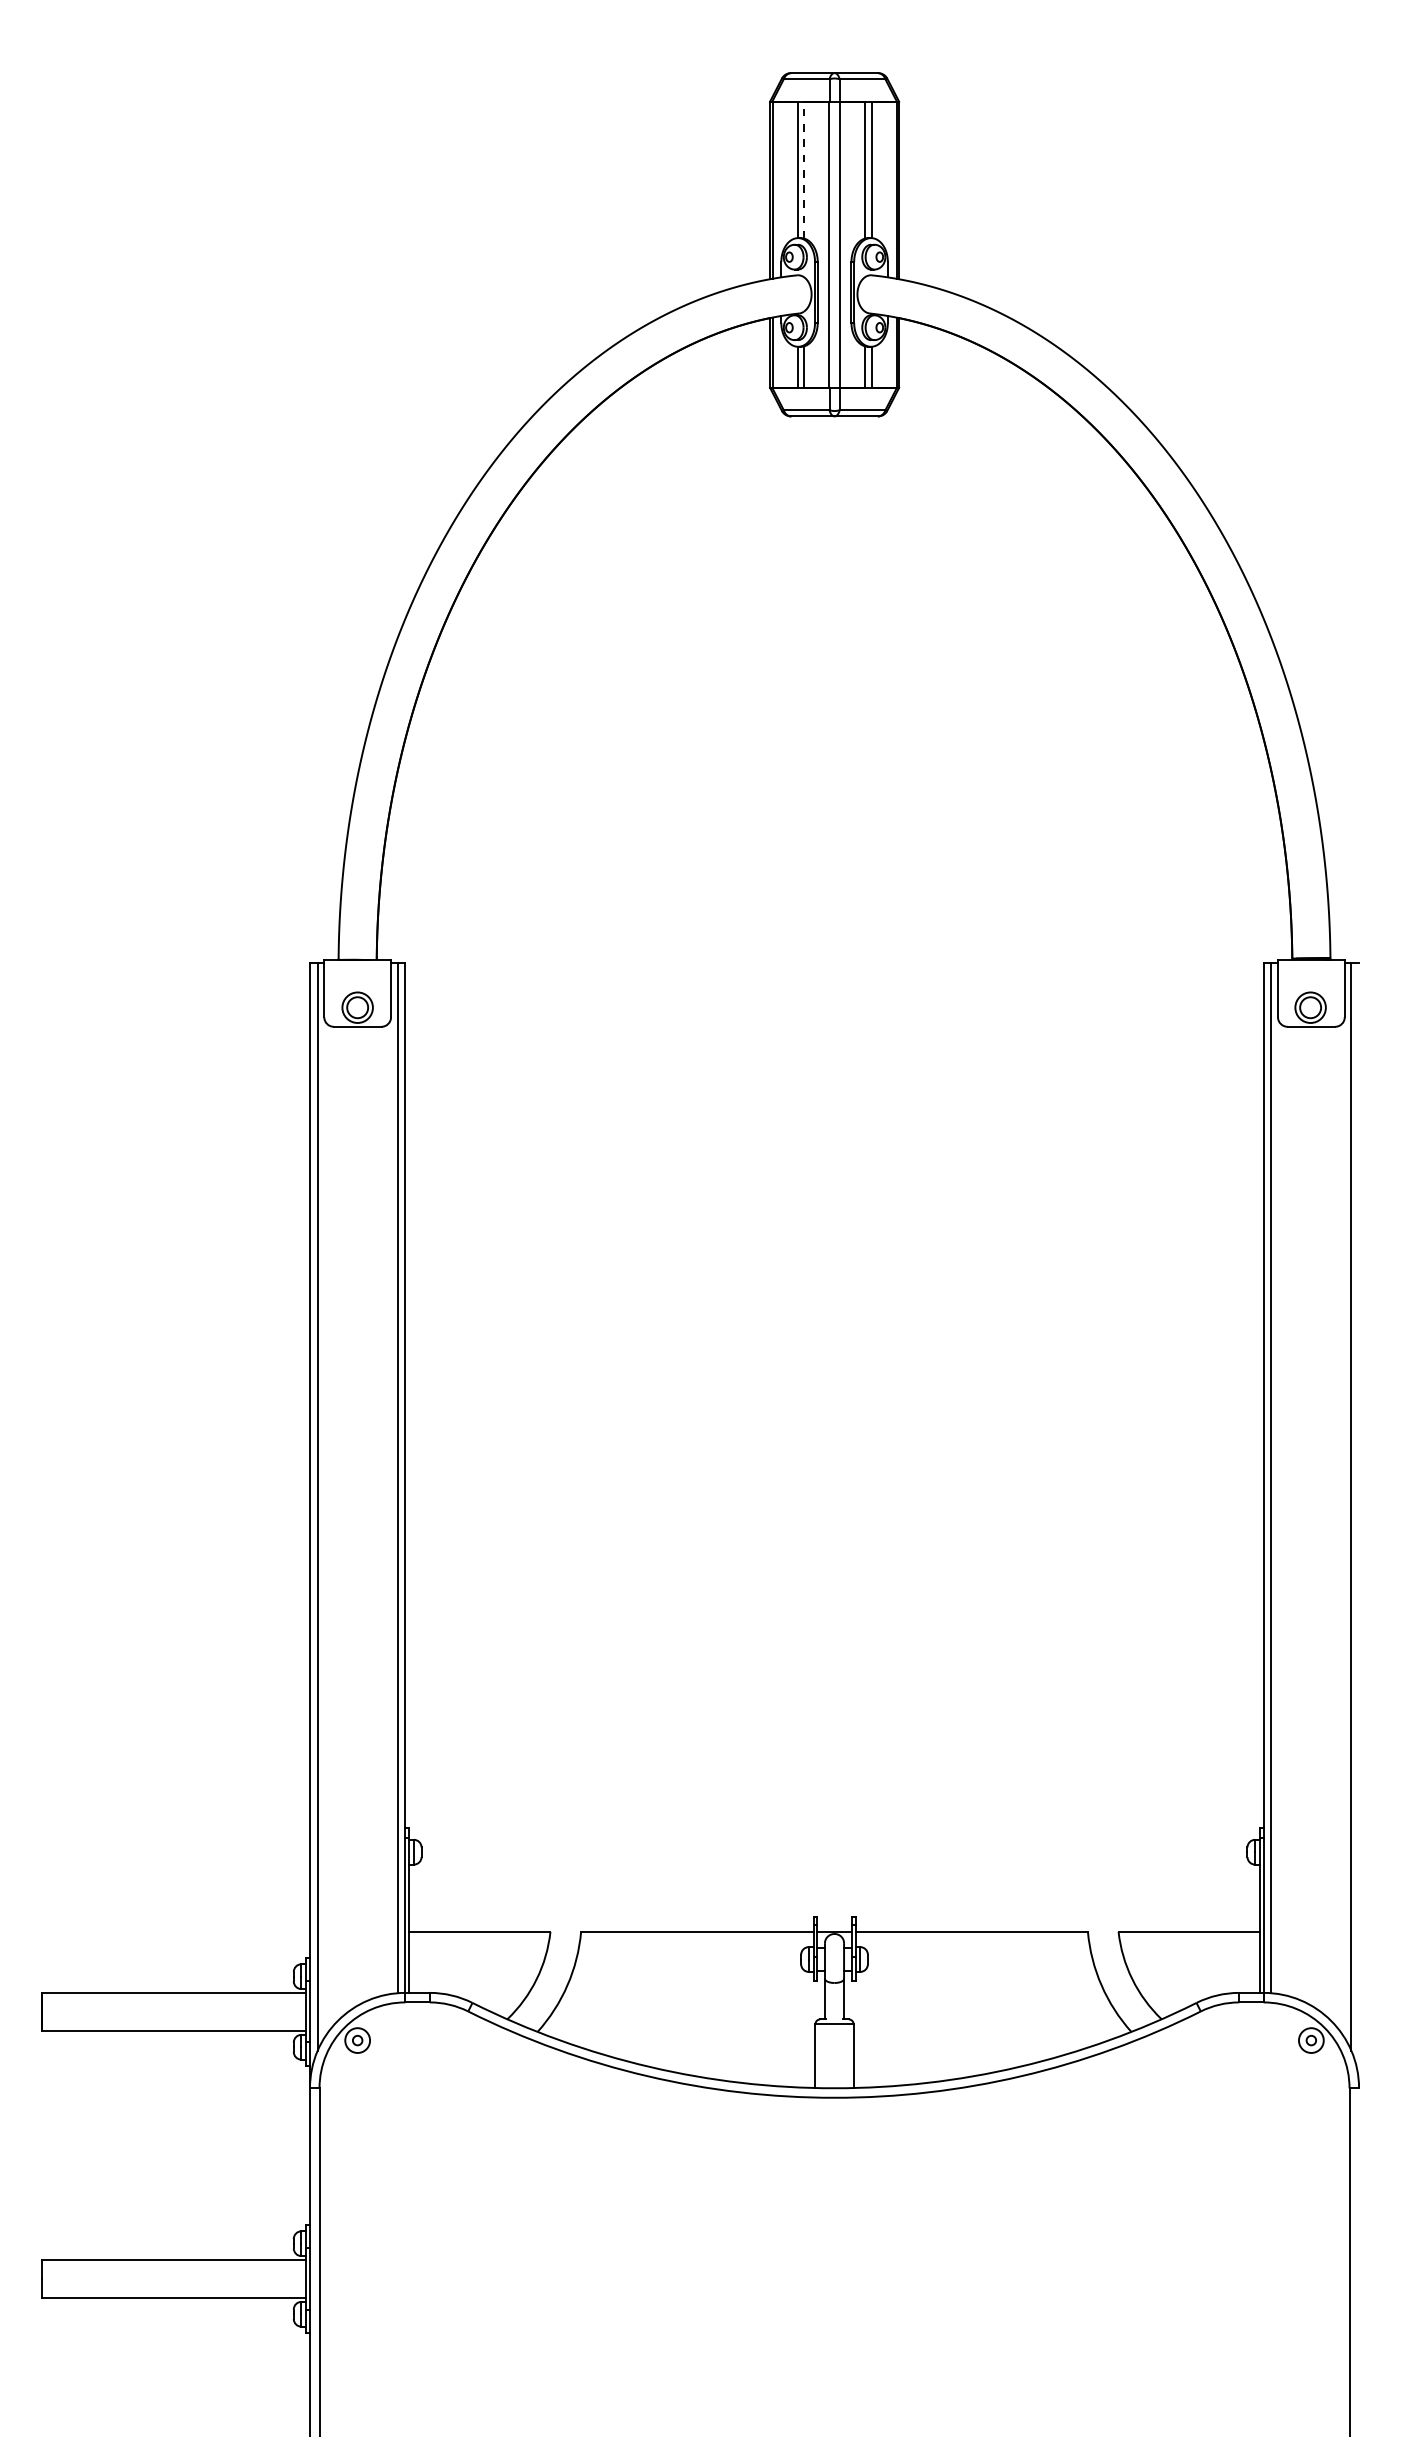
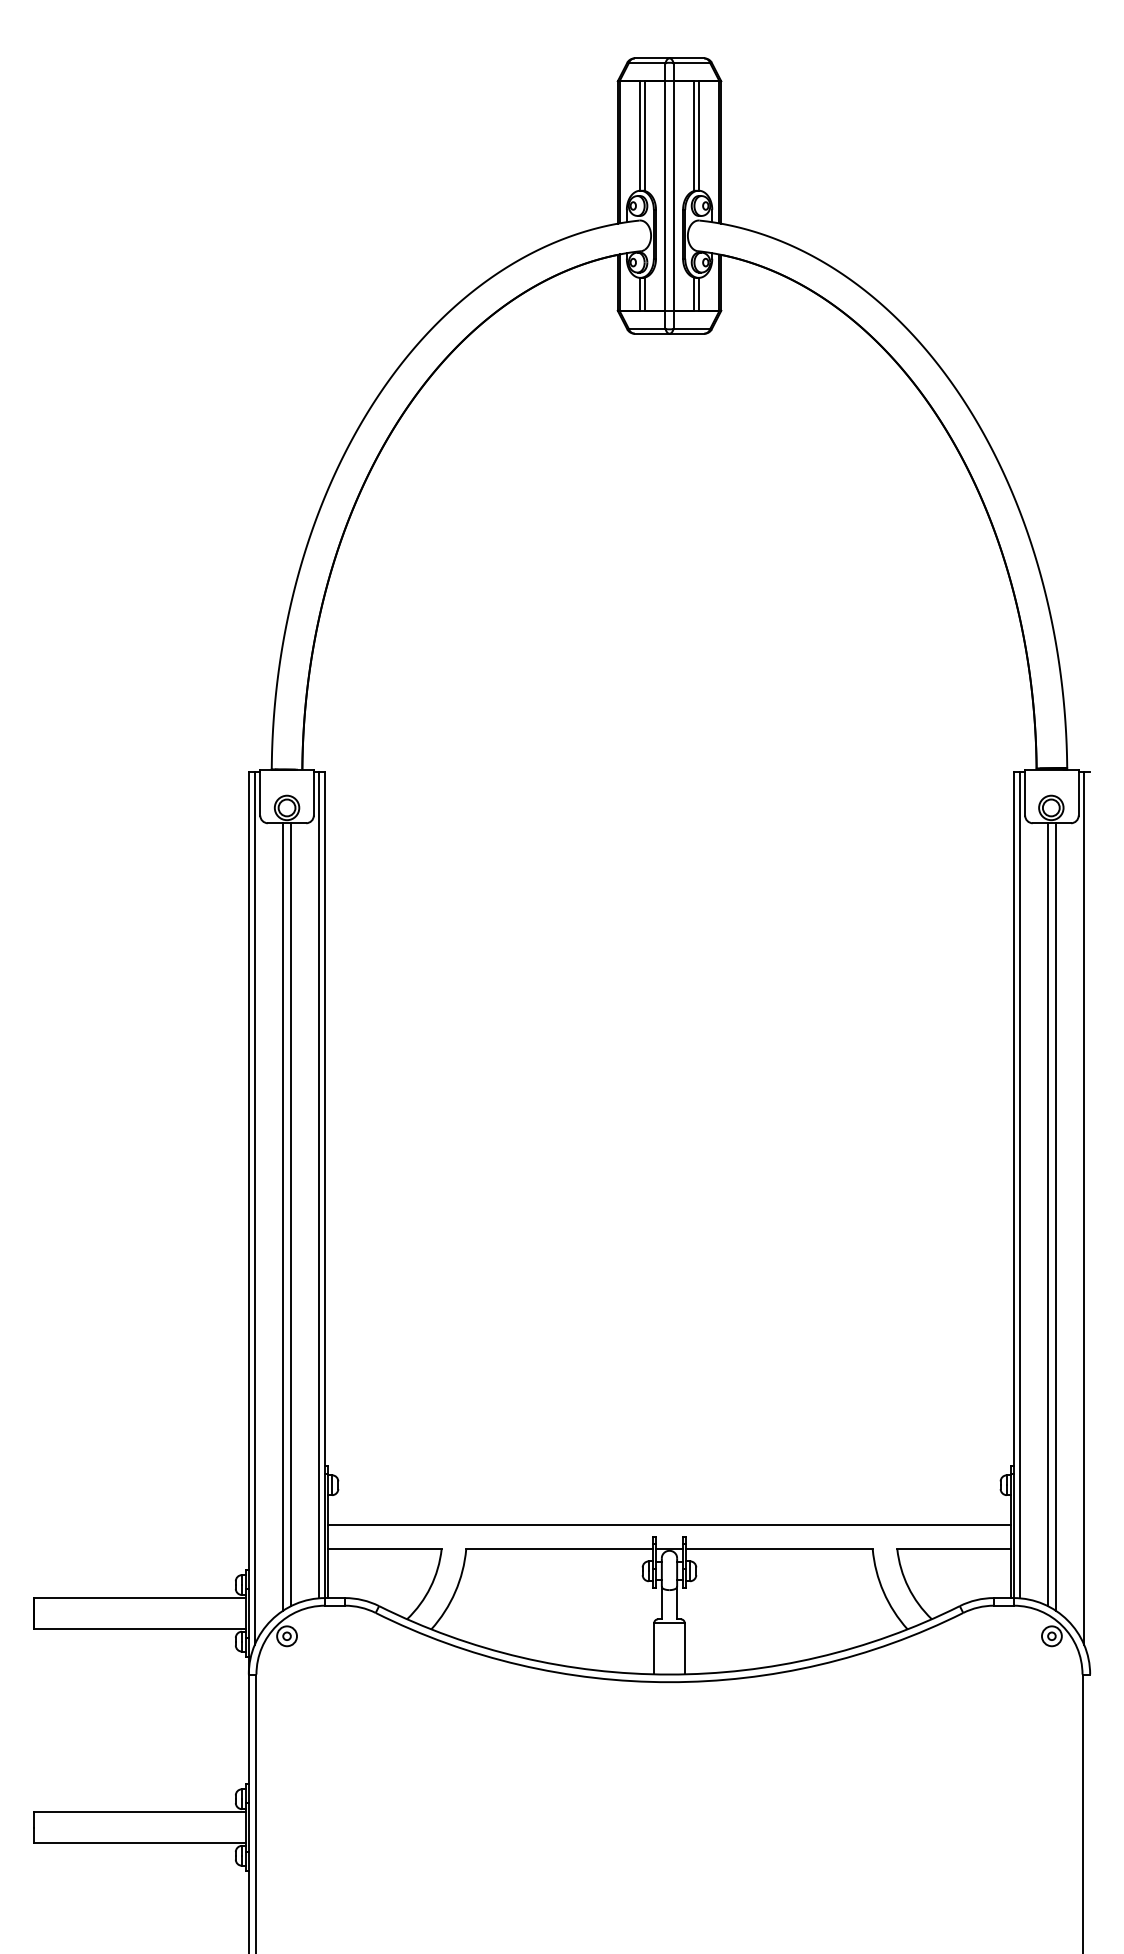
line: (804, 169) -> (645, 135), dashed -> solid
line: (362, 1514) -> (290, 1214), added
line: (1306, 1514) -> (1048, 1214), added
line: (352, 1517) -> (282, 1216), added
line: (1316, 1517) -> (1056, 1216), added
line: (834, 1901) -> (669, 1524), added

